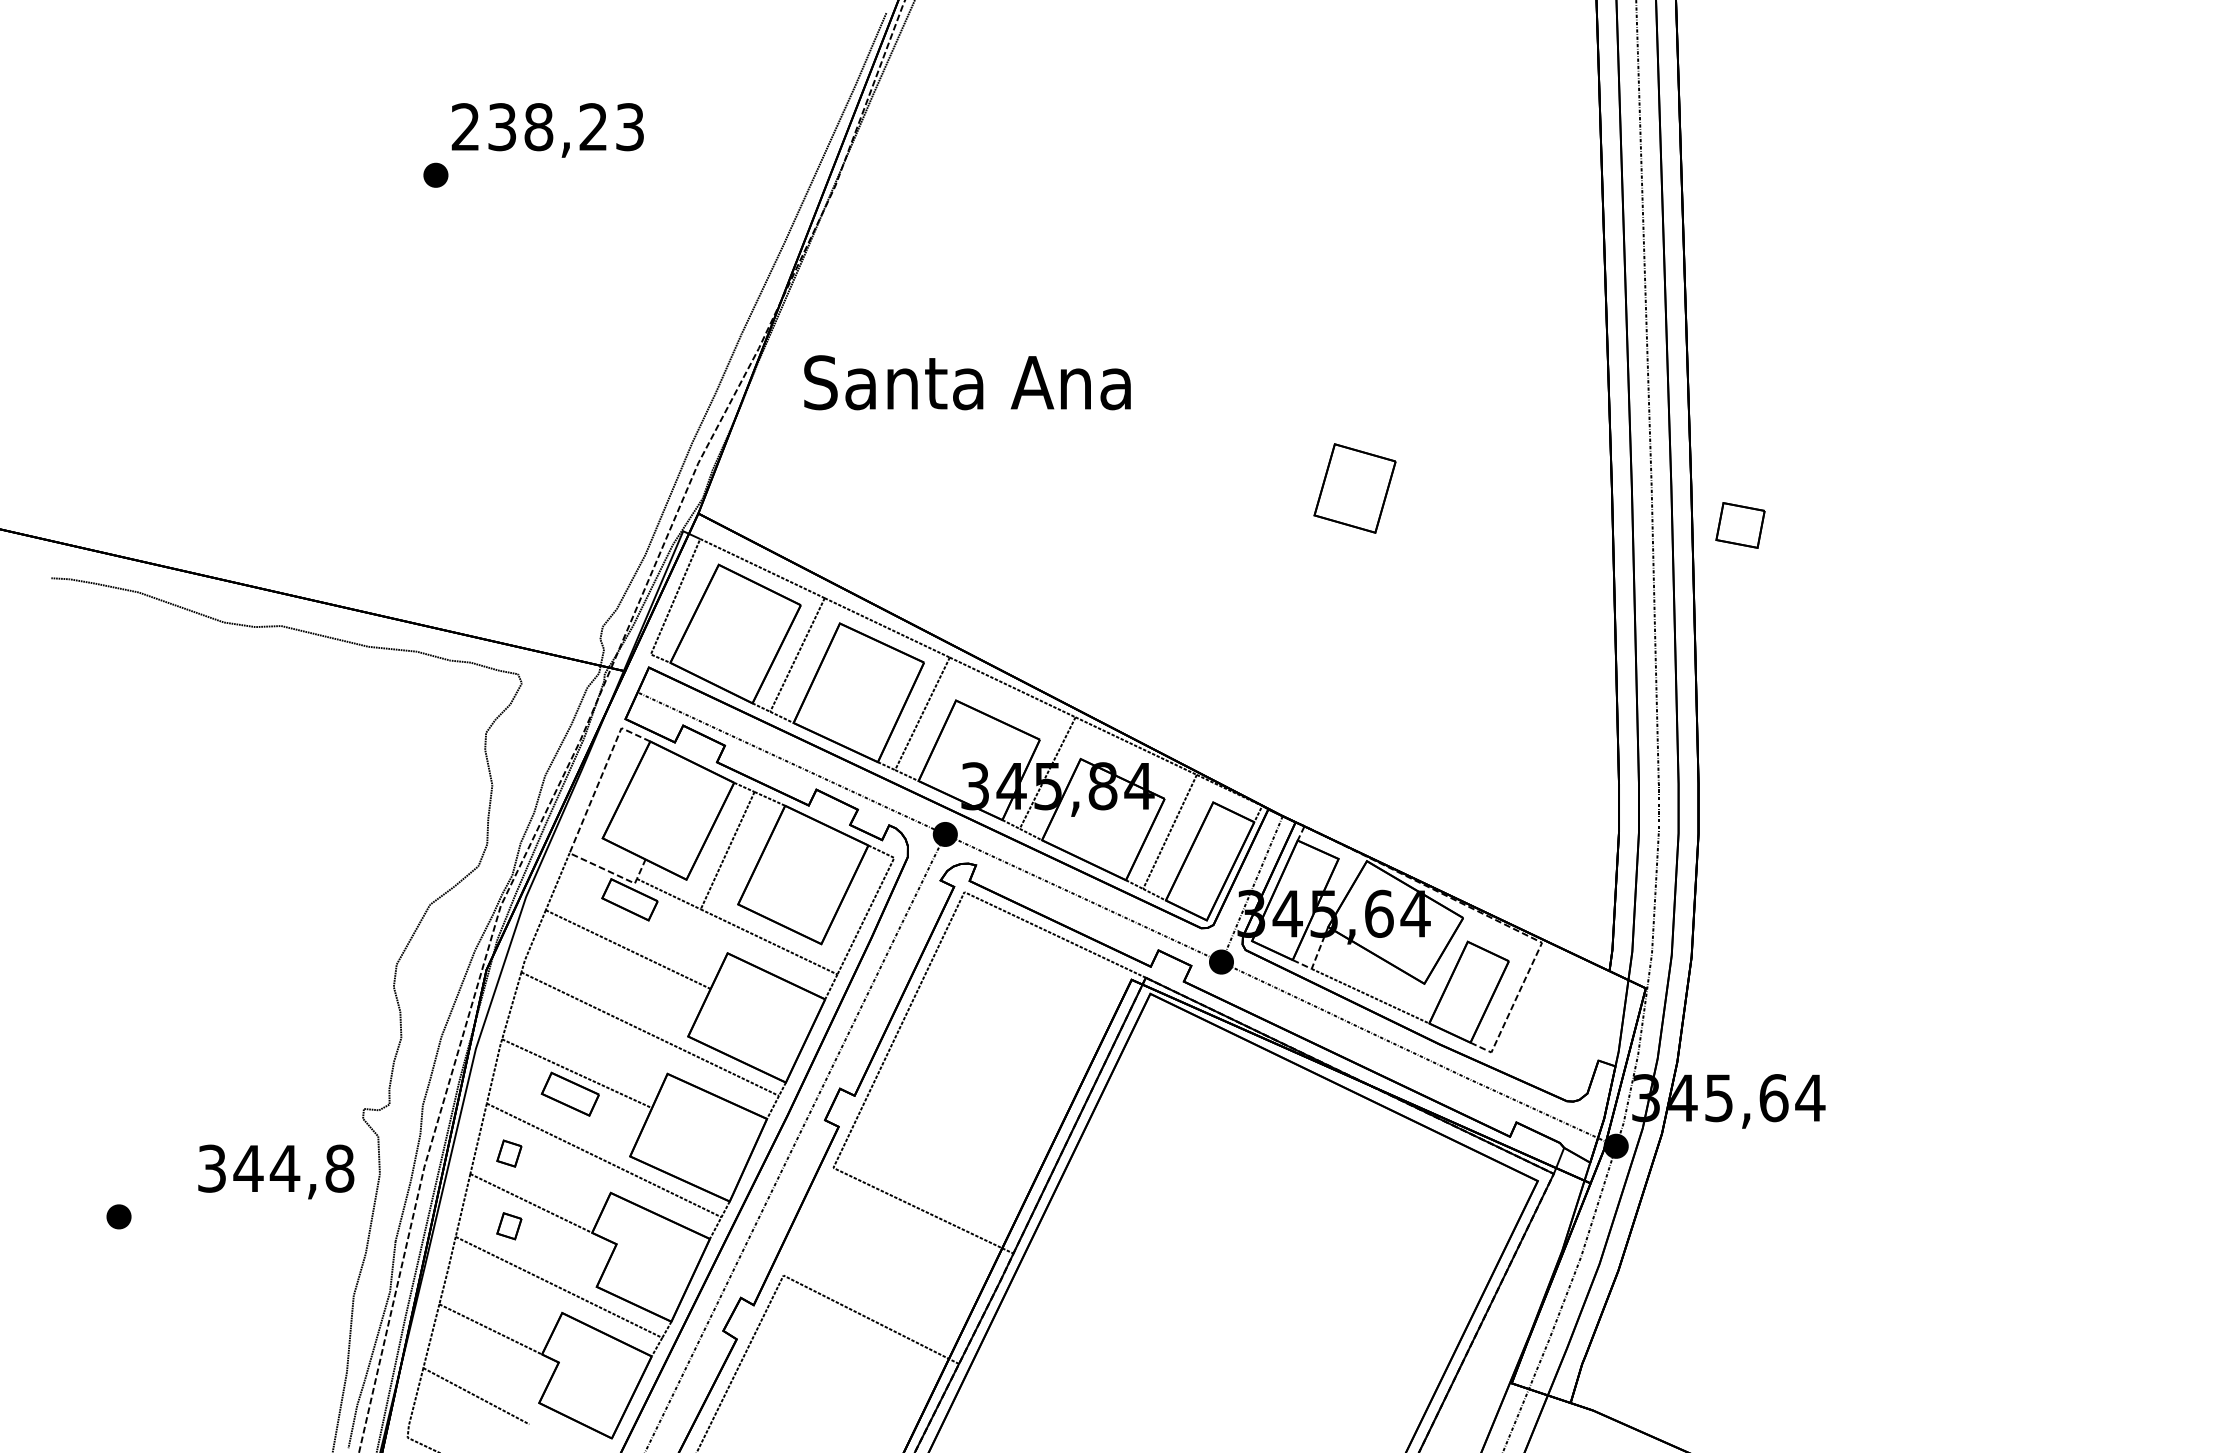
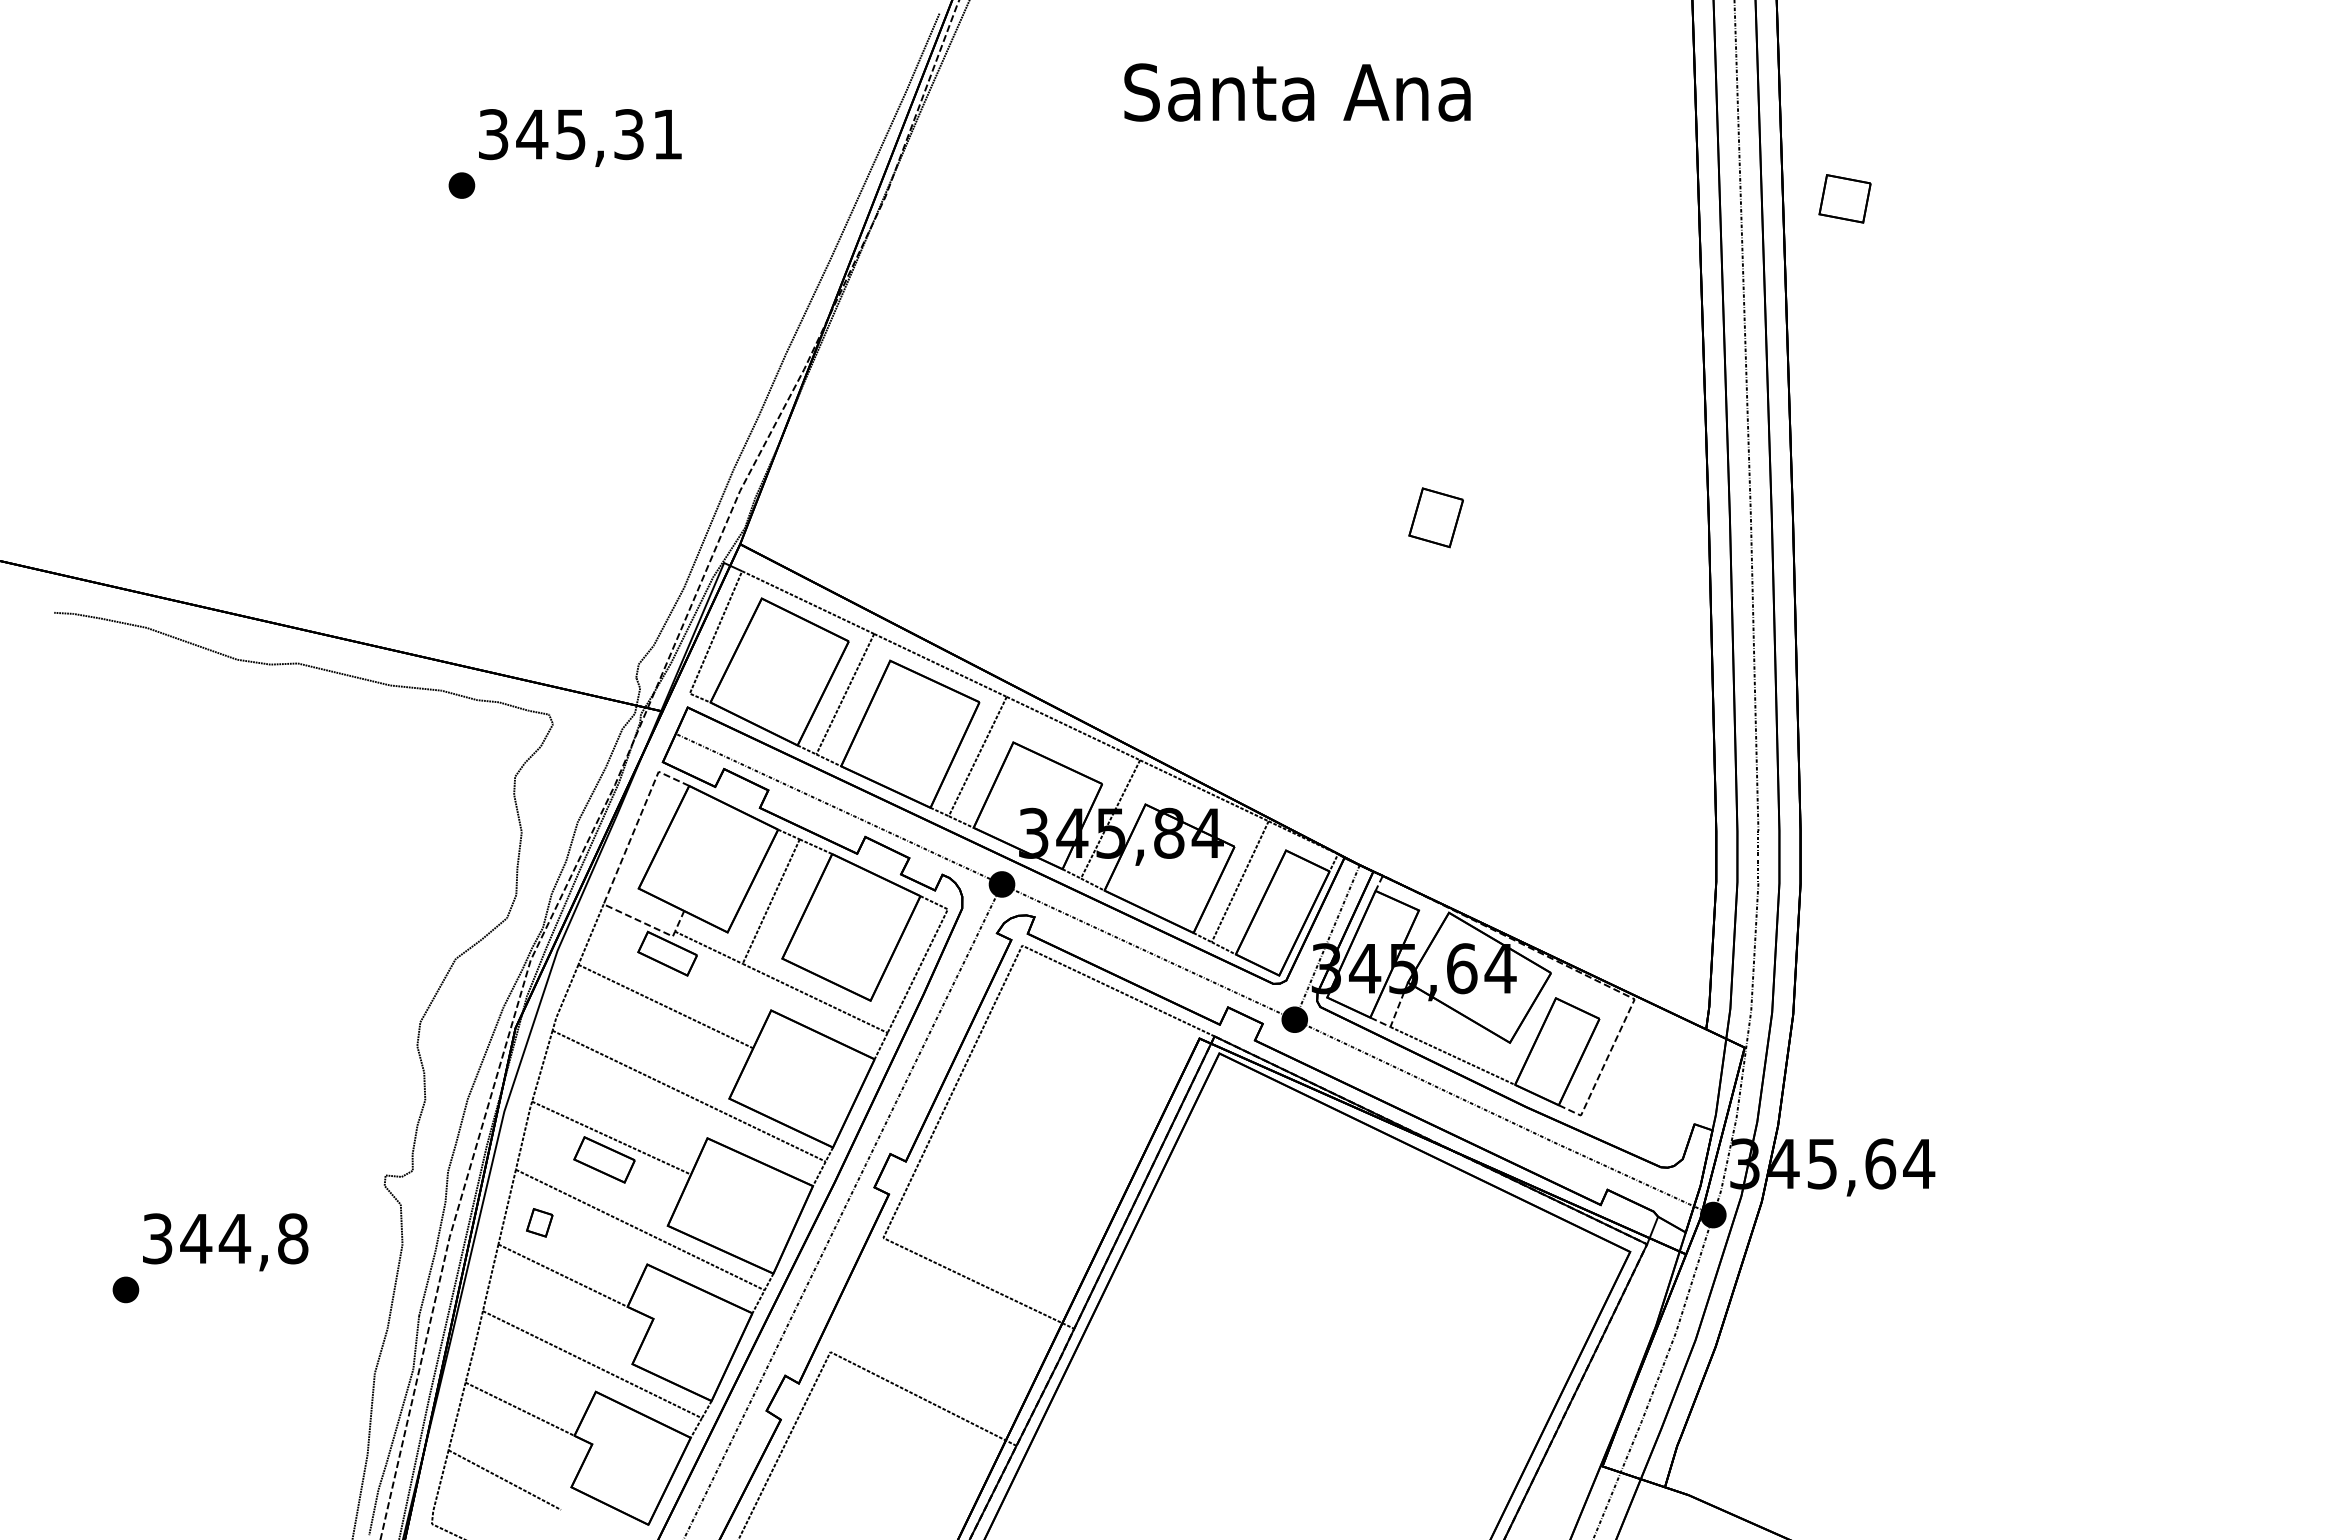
text: (547, 127) -> (580, 134), 238,23 -> 345,31
text: (967, 382) -> (1297, 92), moved
part: (1354, 488) -> (1435, 517), size x0.62
part: (1739, 525) -> (1844, 198), moved
text: (276, 1172) -> (225, 1242), moved
part: (509, 1225) -> (539, 1299), removed

